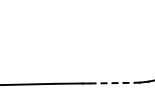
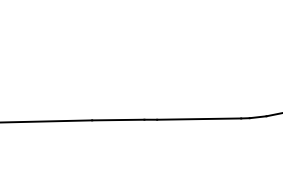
line: (112, 83) -> (199, 119), dashed -> solid

